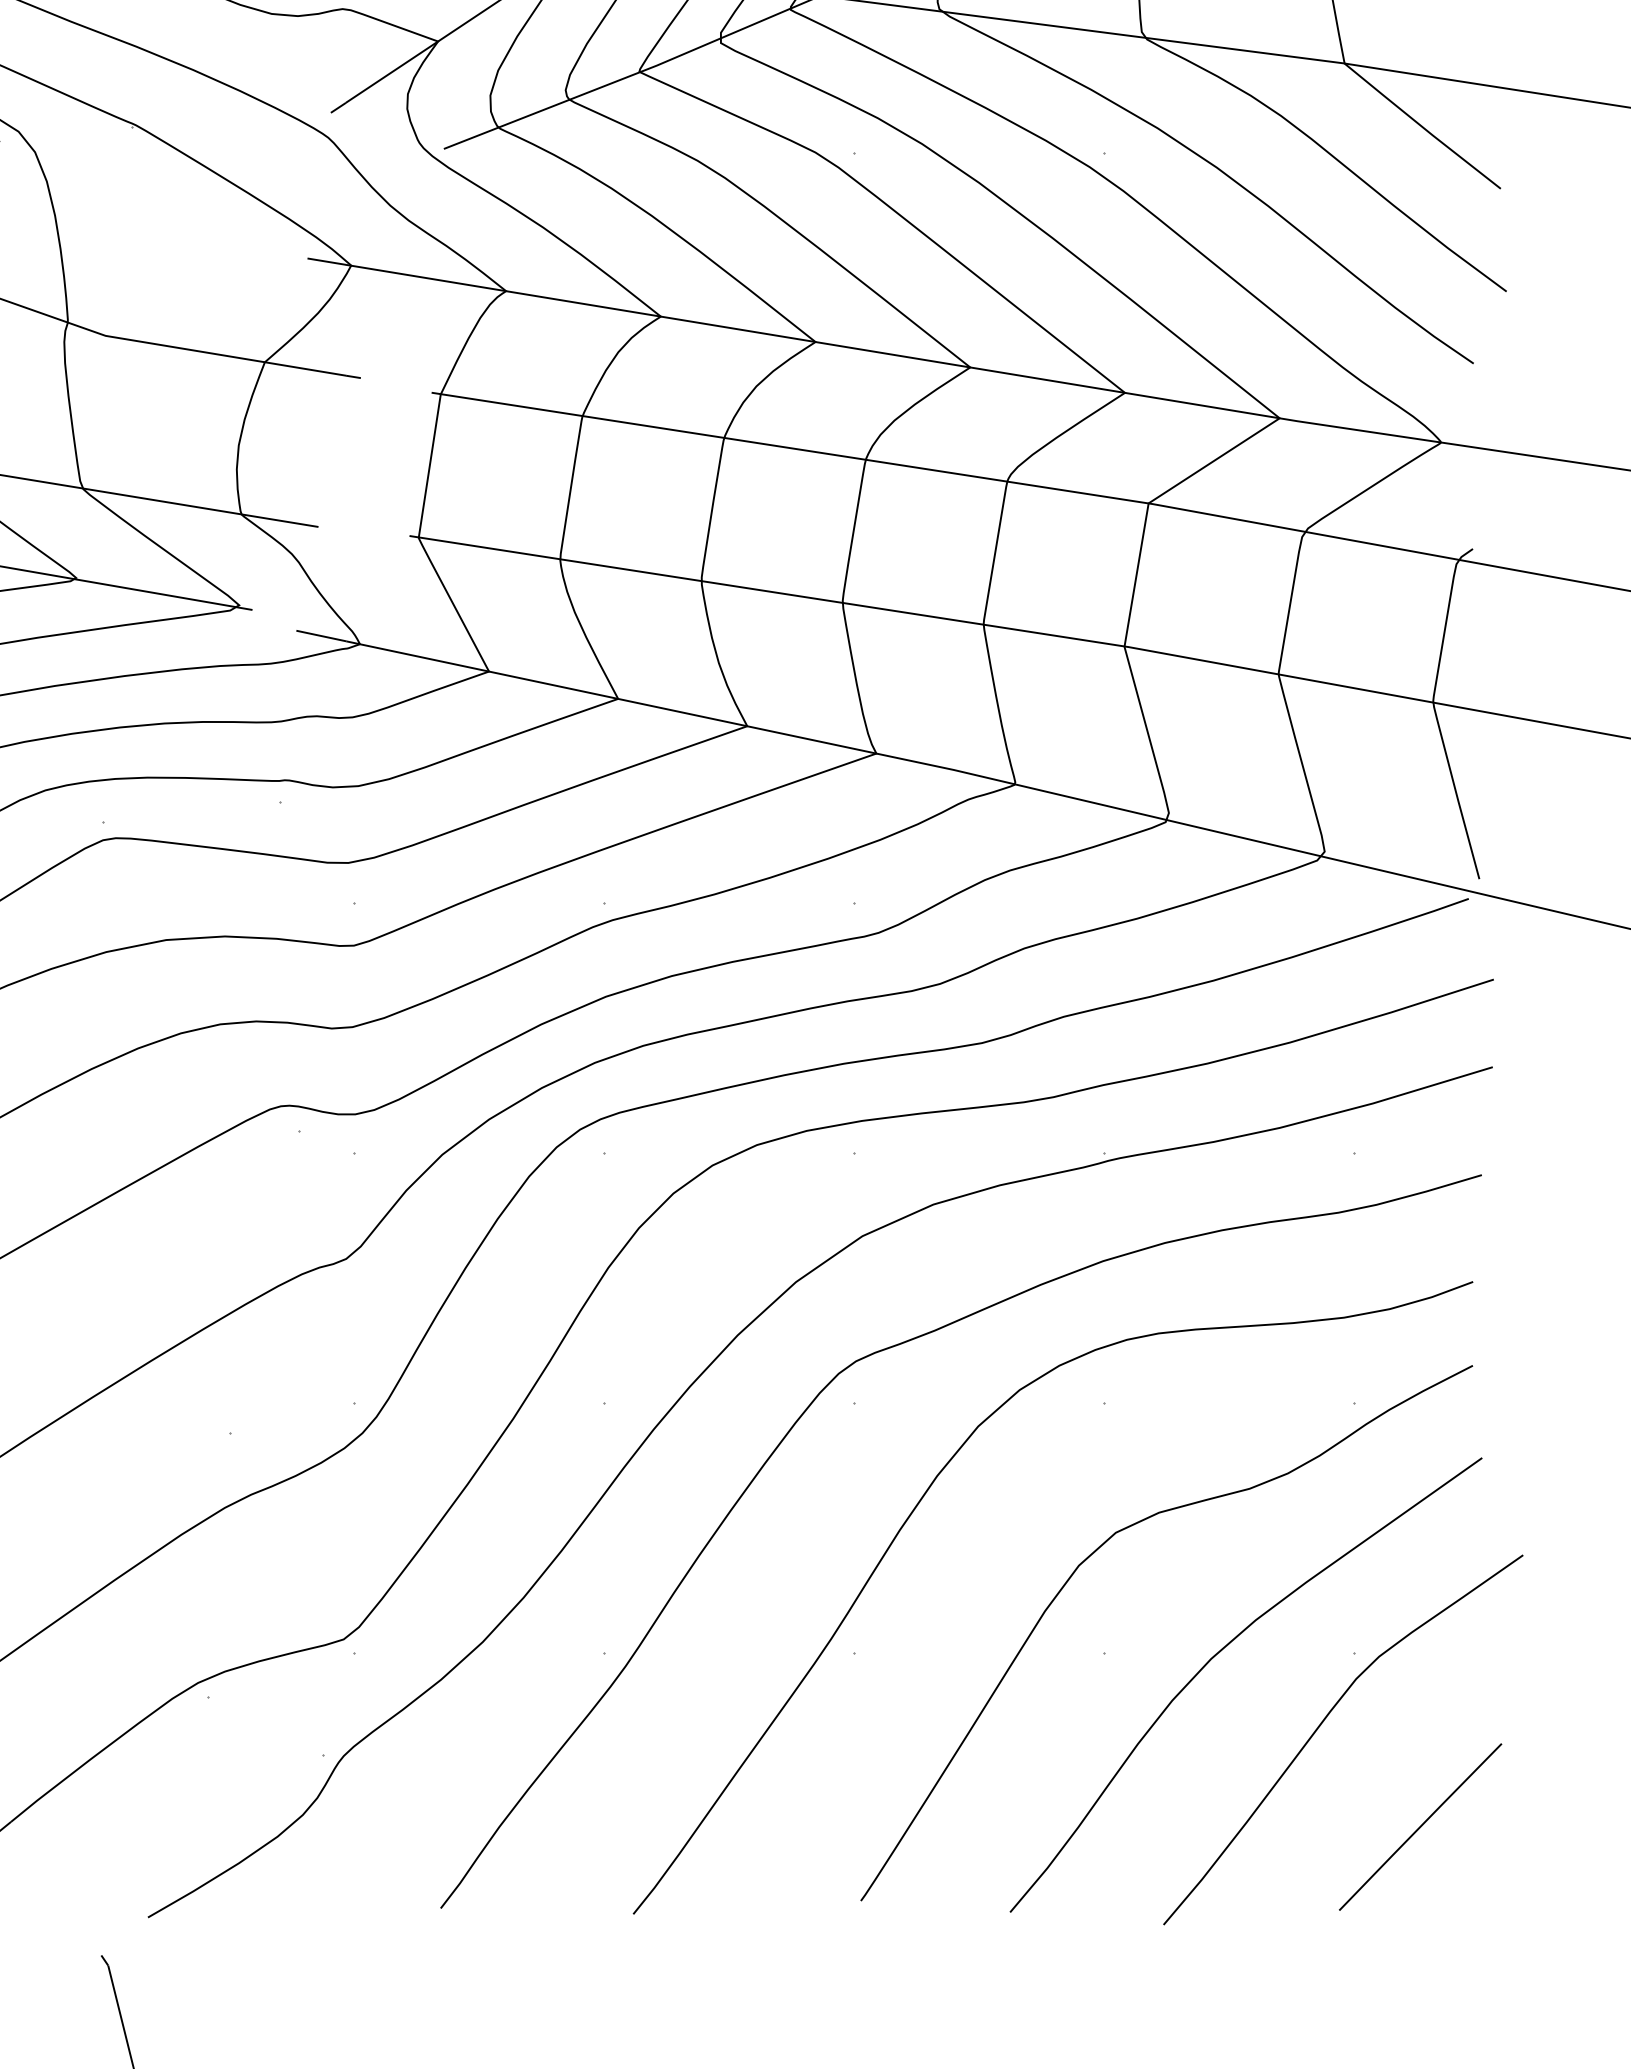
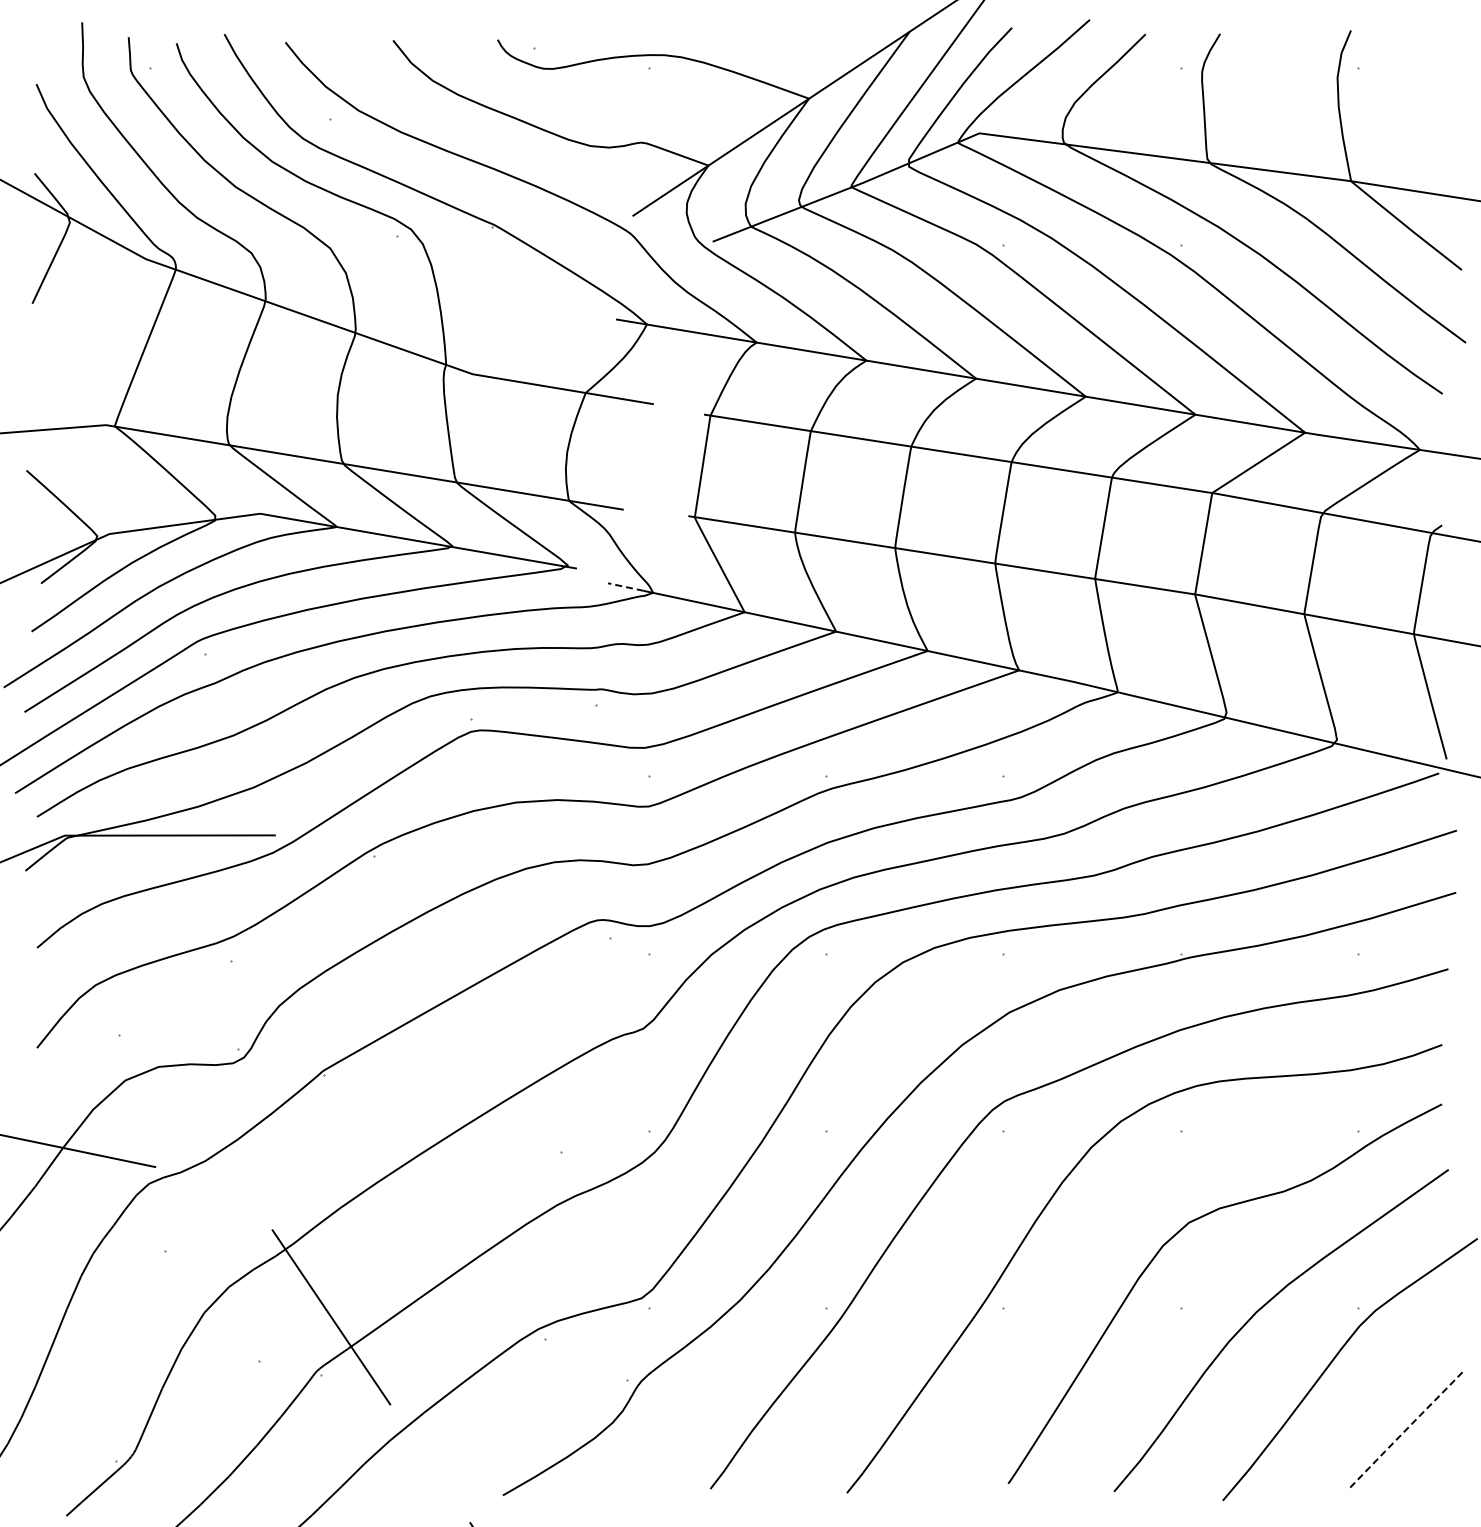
line: (320, 635) -> (625, 586), solid -> dashed
line: (1419, 1827) -> (1404, 1431), solid -> dashed

